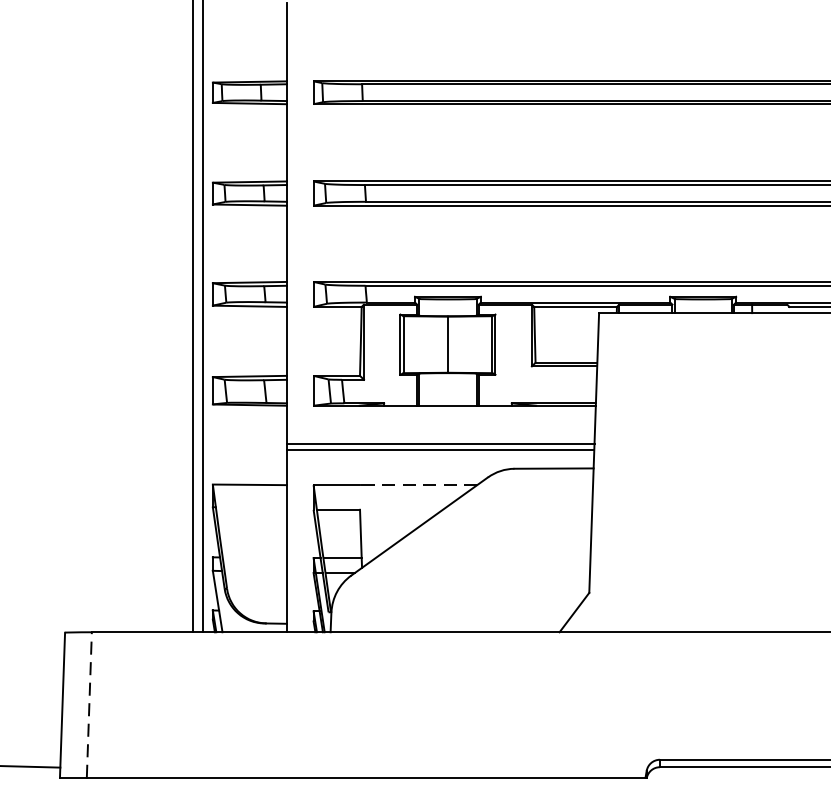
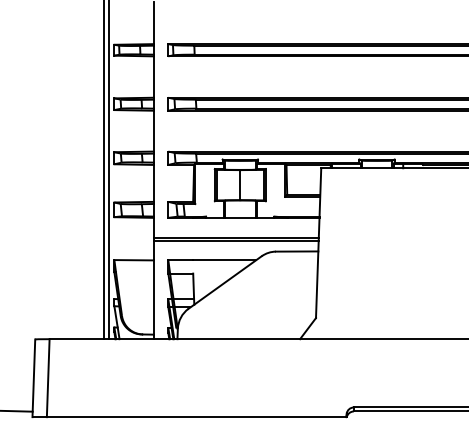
line: (418, 485) -> (224, 260), dashed -> solid
line: (89, 703) -> (48, 377), dashed -> solid

